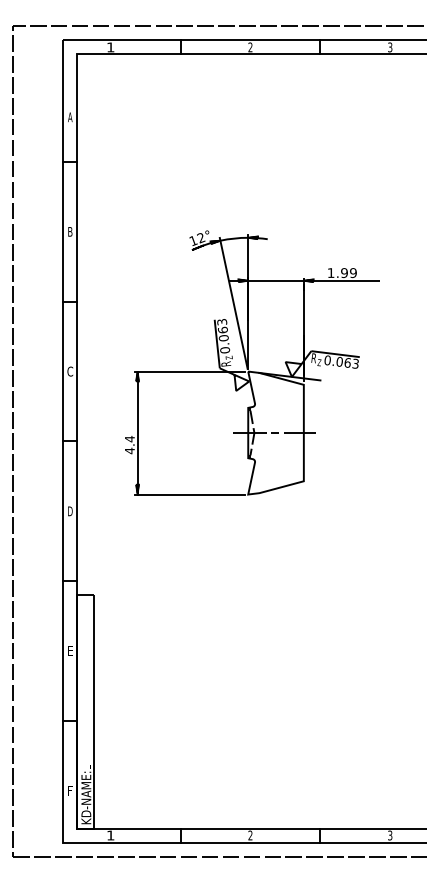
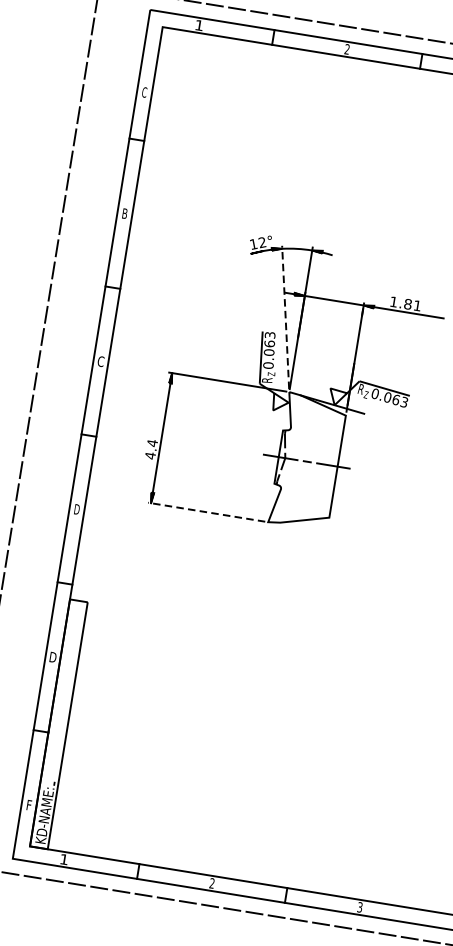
text: (70, 117) -> (144, 92), A -> C
text: (348, 273) -> (412, 305), 1.99 -> 1.81
line: (233, 303) -> (285, 317), solid -> dashed
line: (189, 494) -> (206, 512), solid -> dashed
text: (70, 650) -> (53, 656), E -> D

